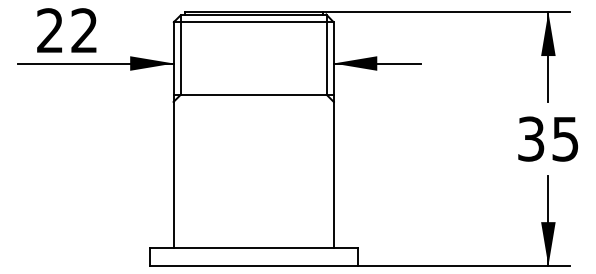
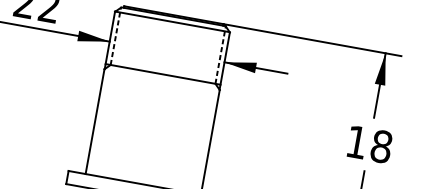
line: (180, 54) -> (115, 36), solid -> dashed
line: (326, 54) -> (220, 54), solid -> dashed
text: (548, 138) -> (369, 144), 35 -> 18

